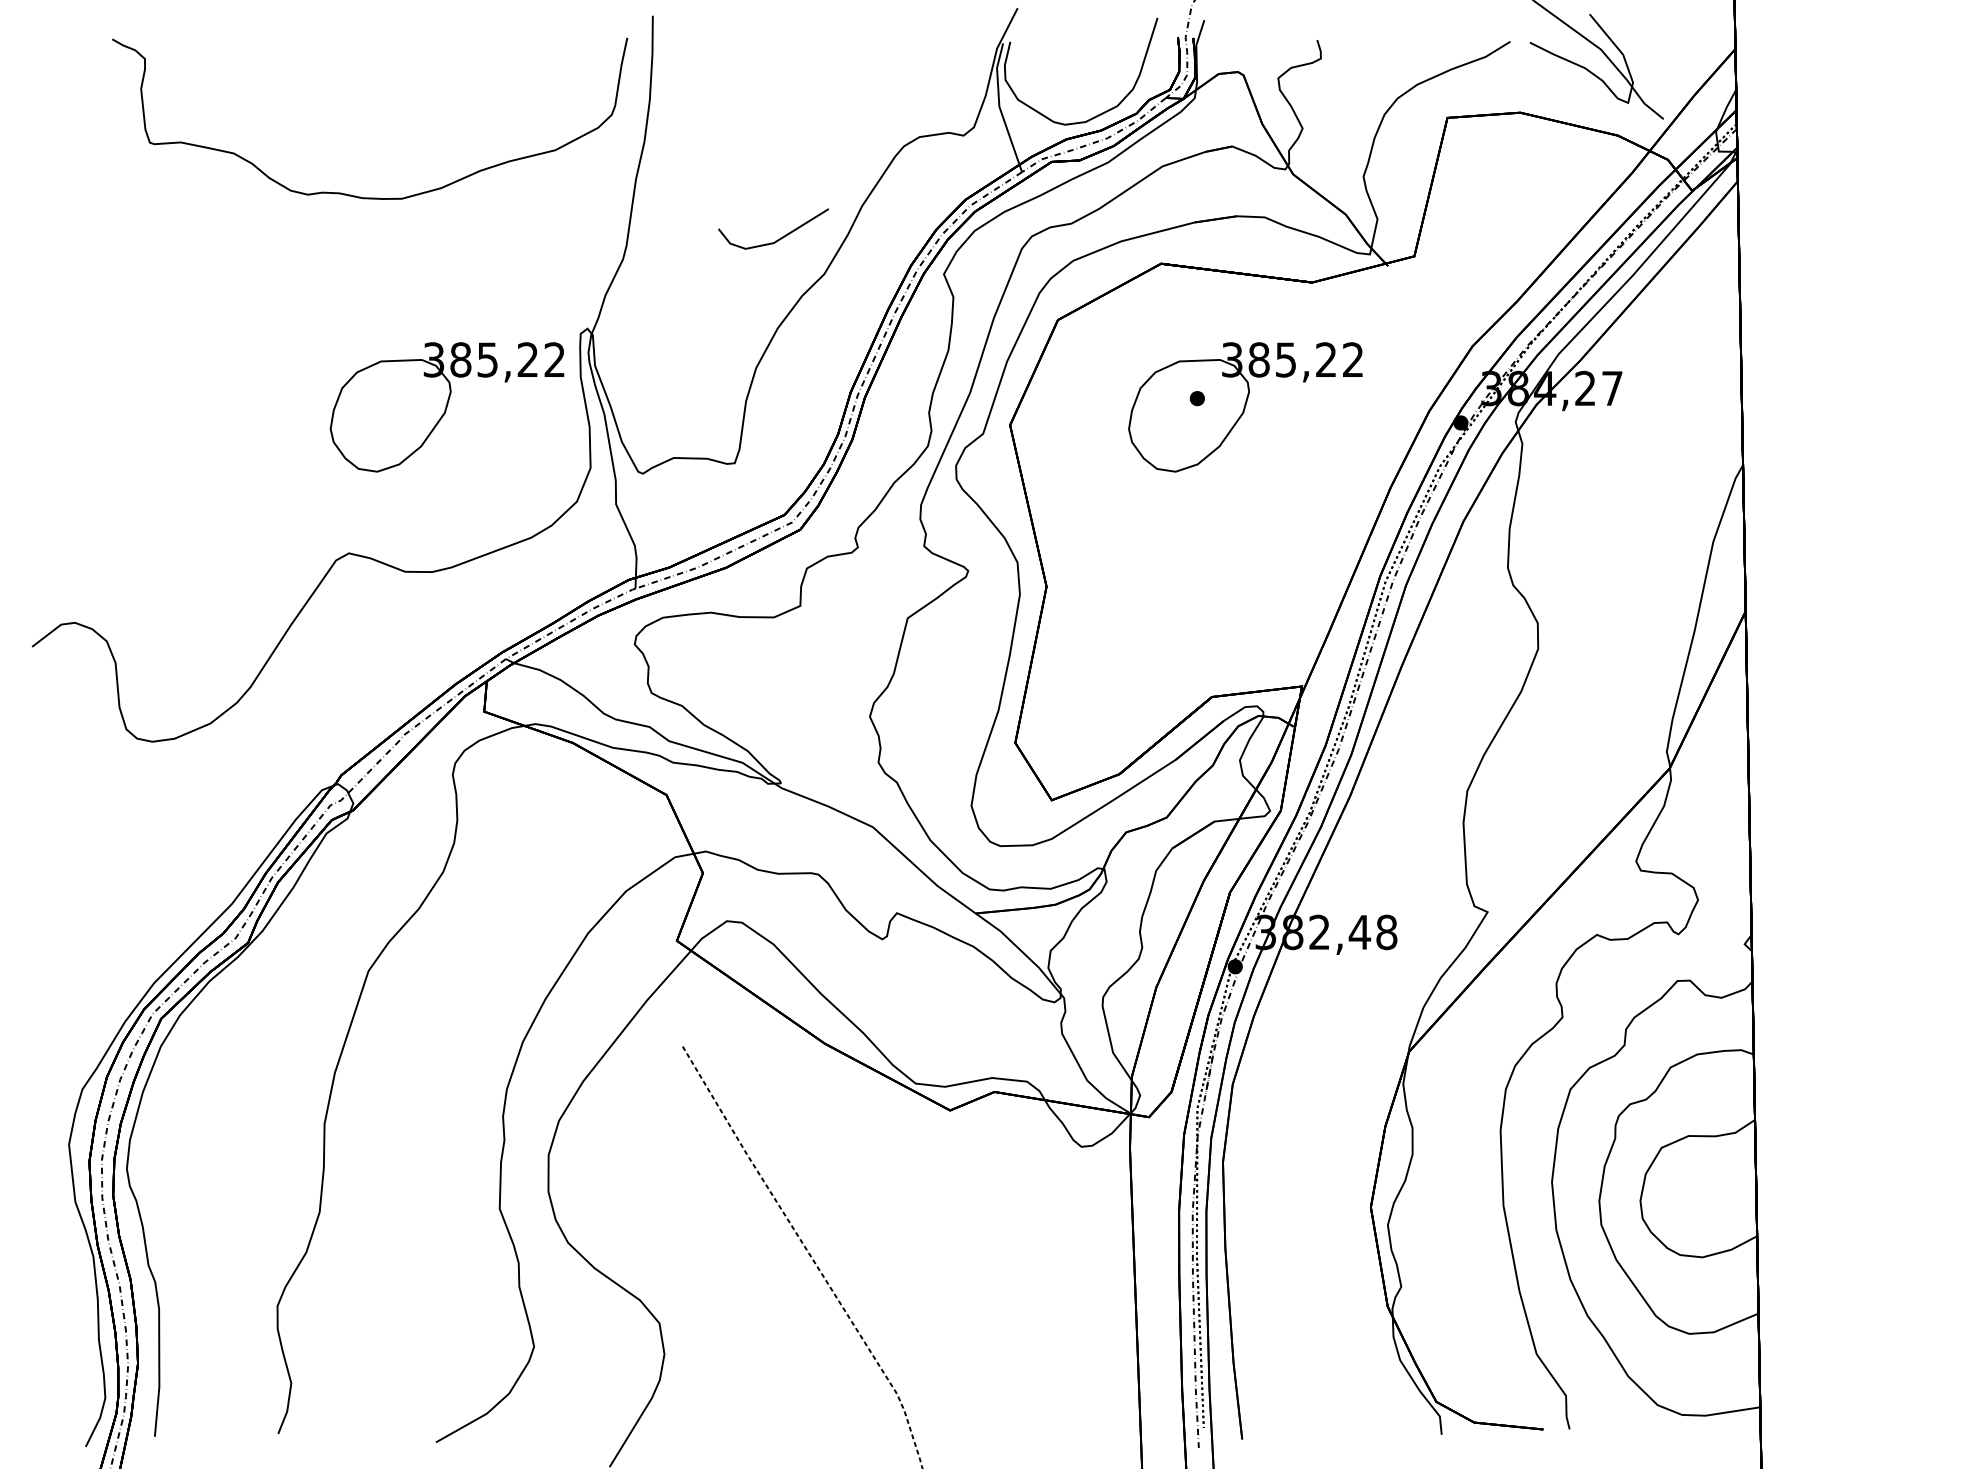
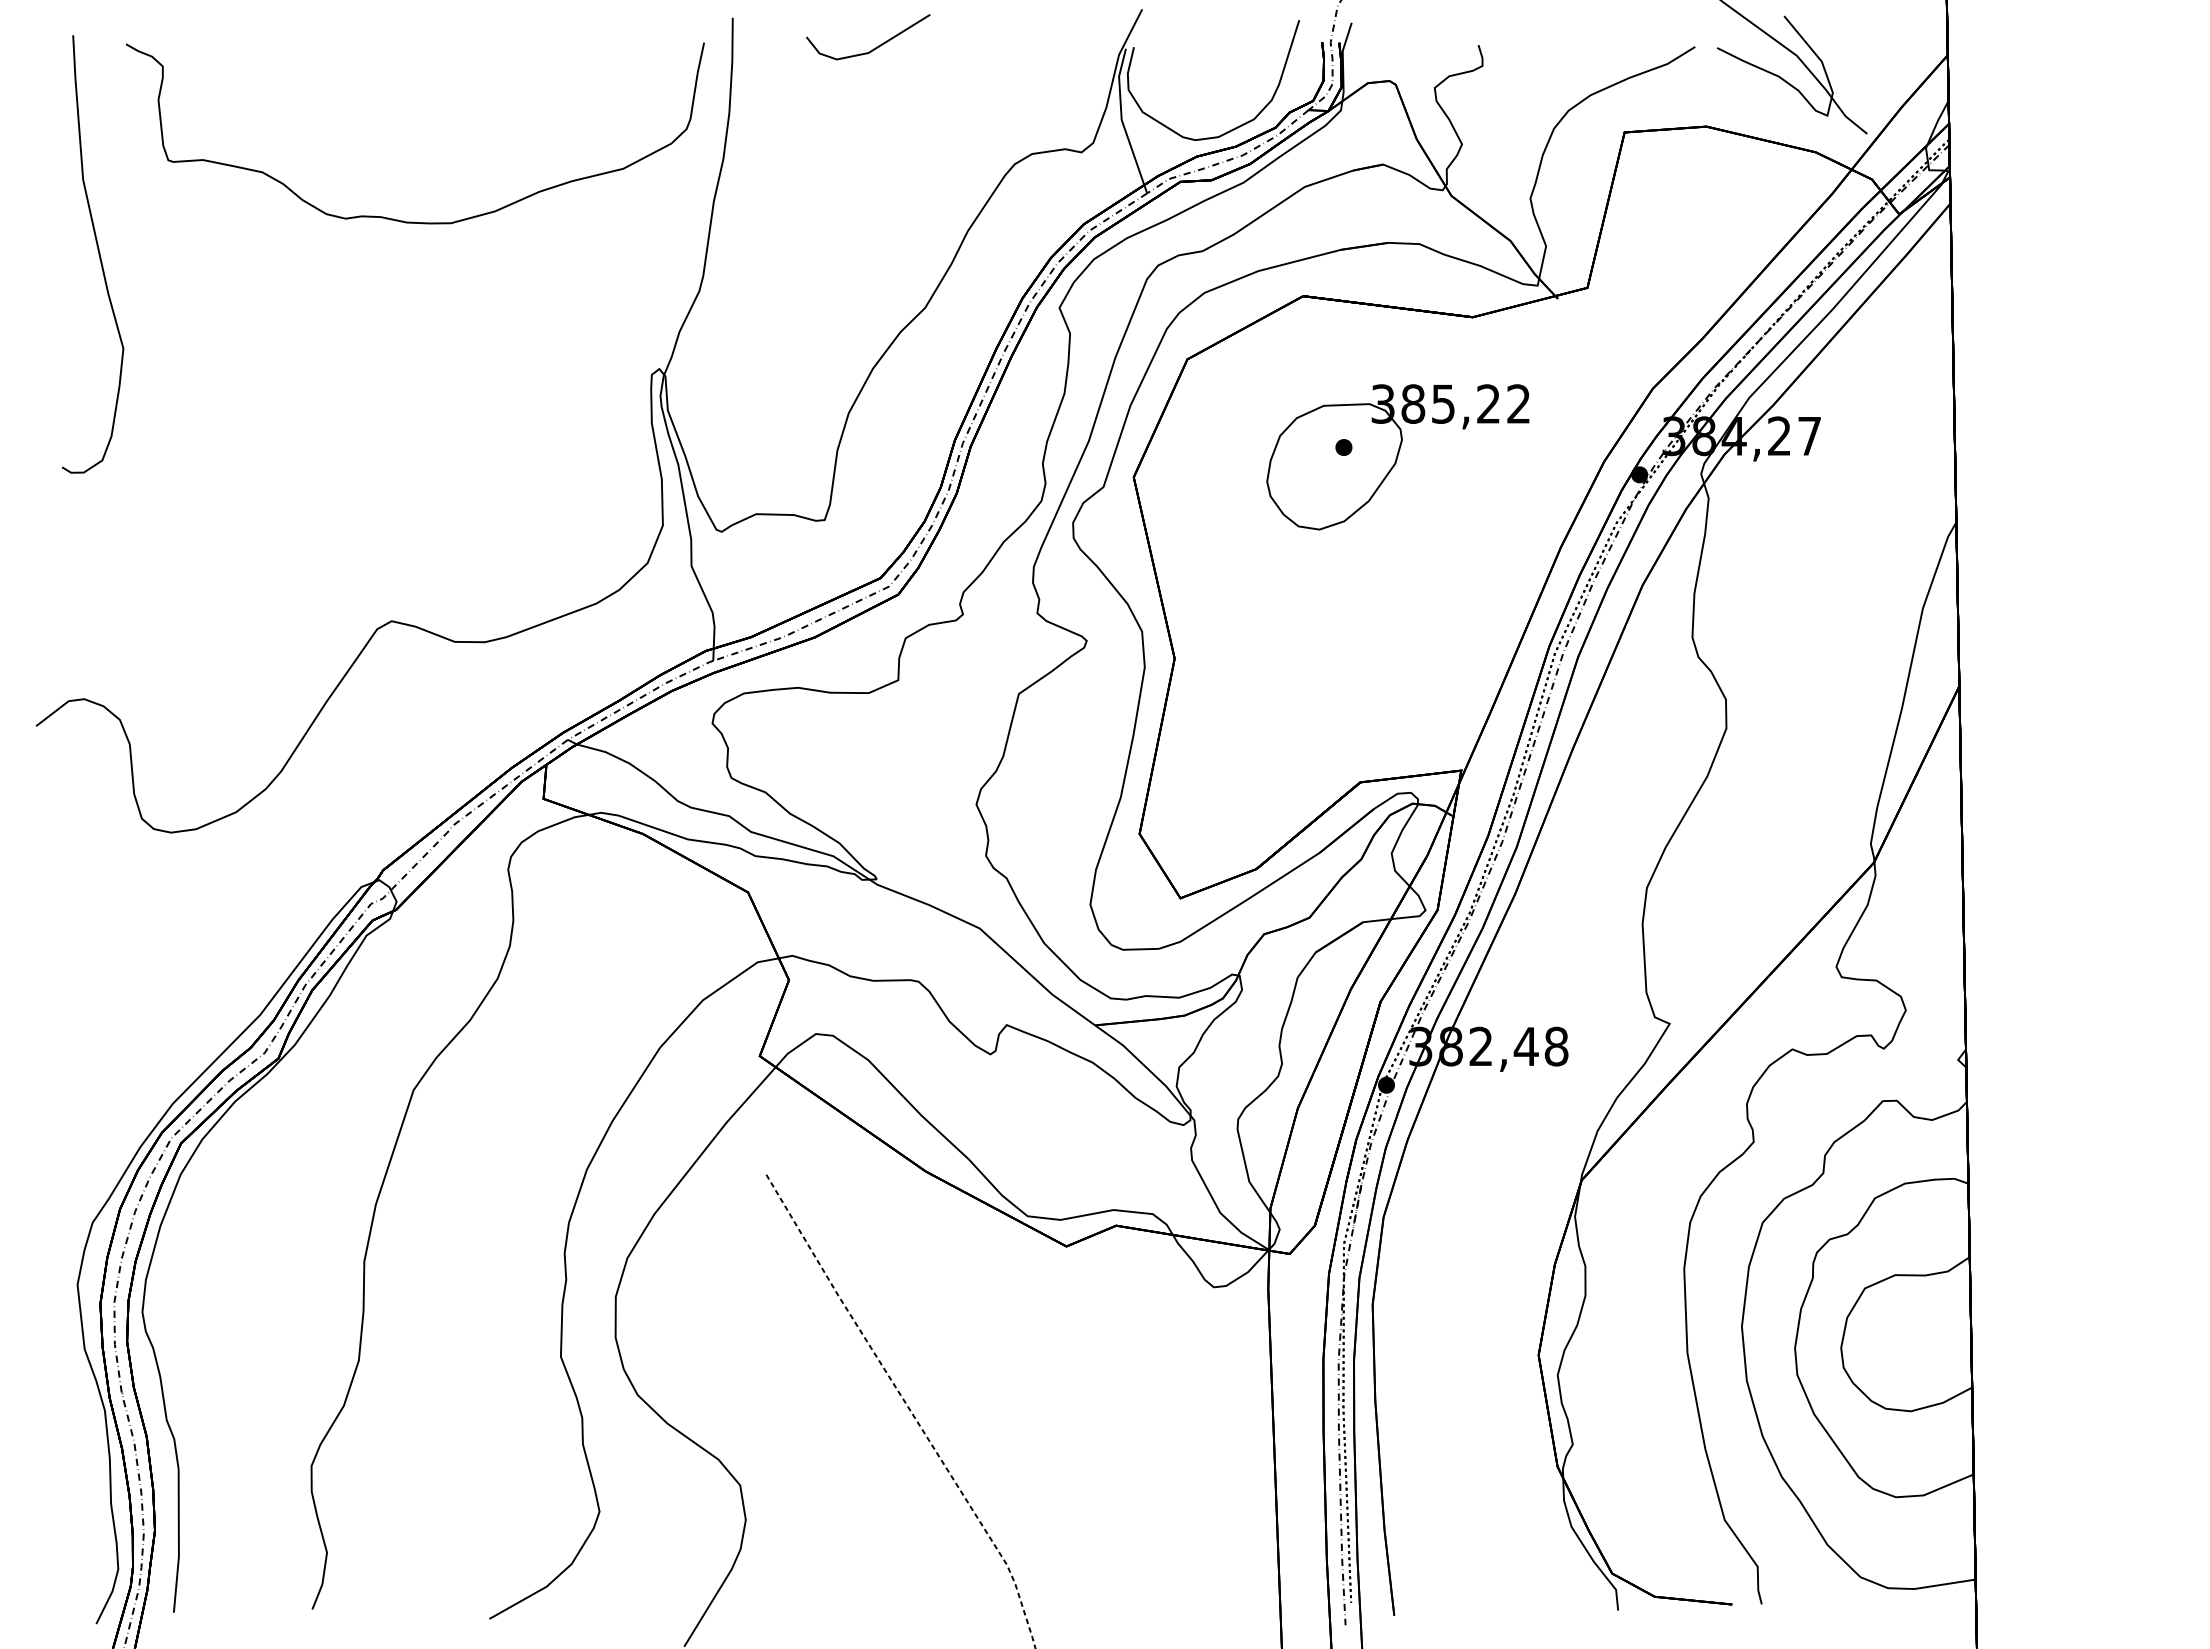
curve: (87, 226) -> (98, 254), added
line: (778, 239) -> (873, 48), moved
part: (446, 407) -> (501, 457), removed

